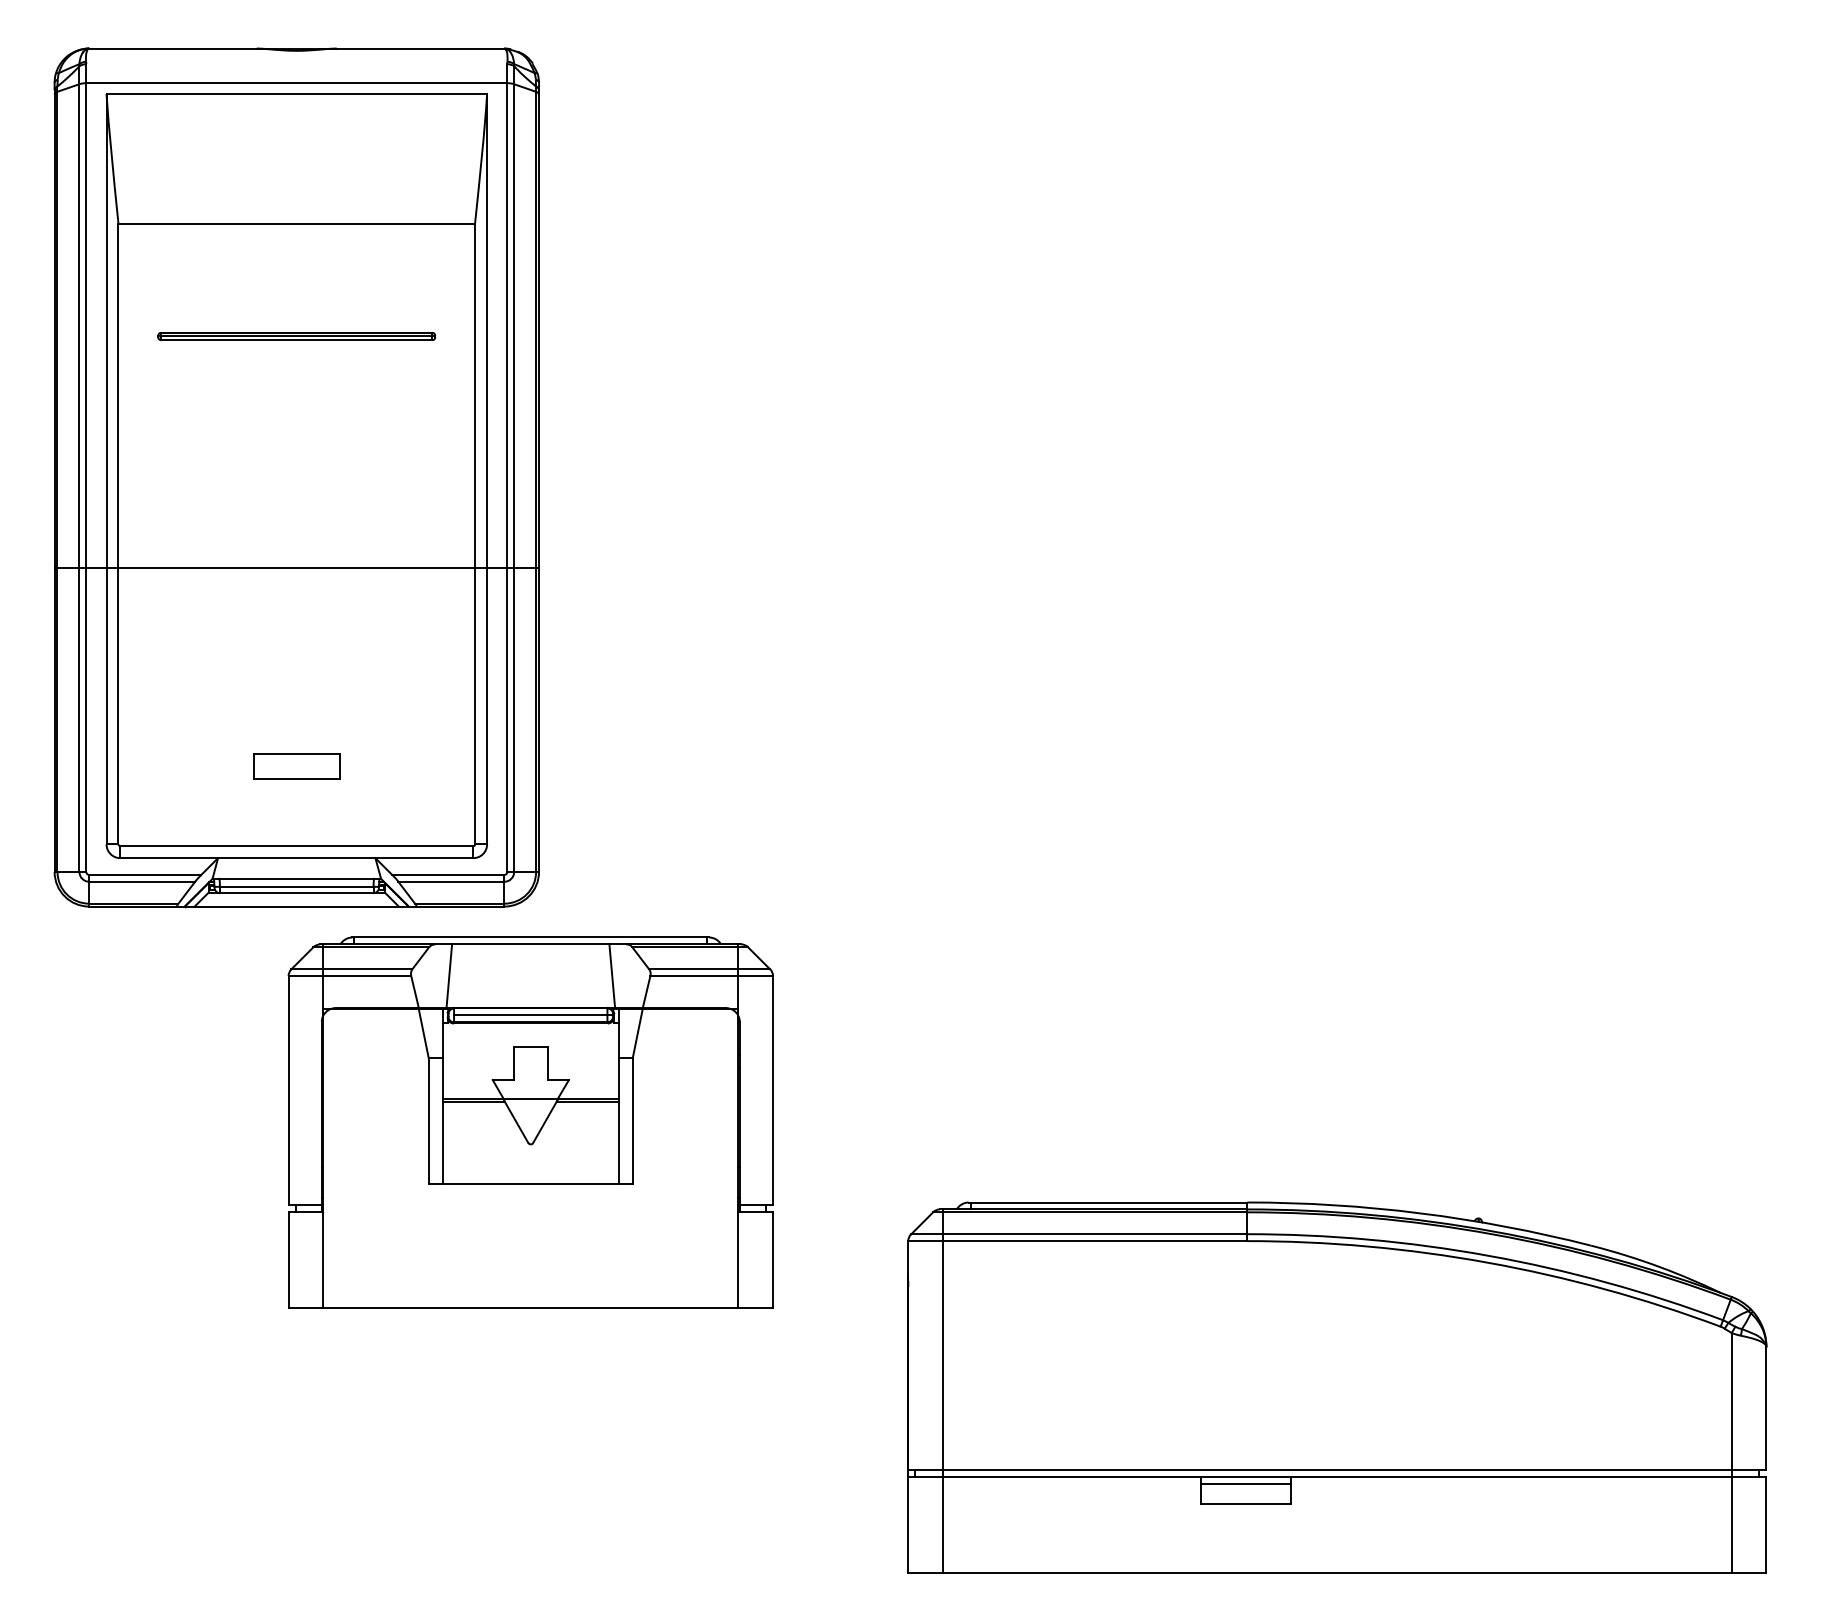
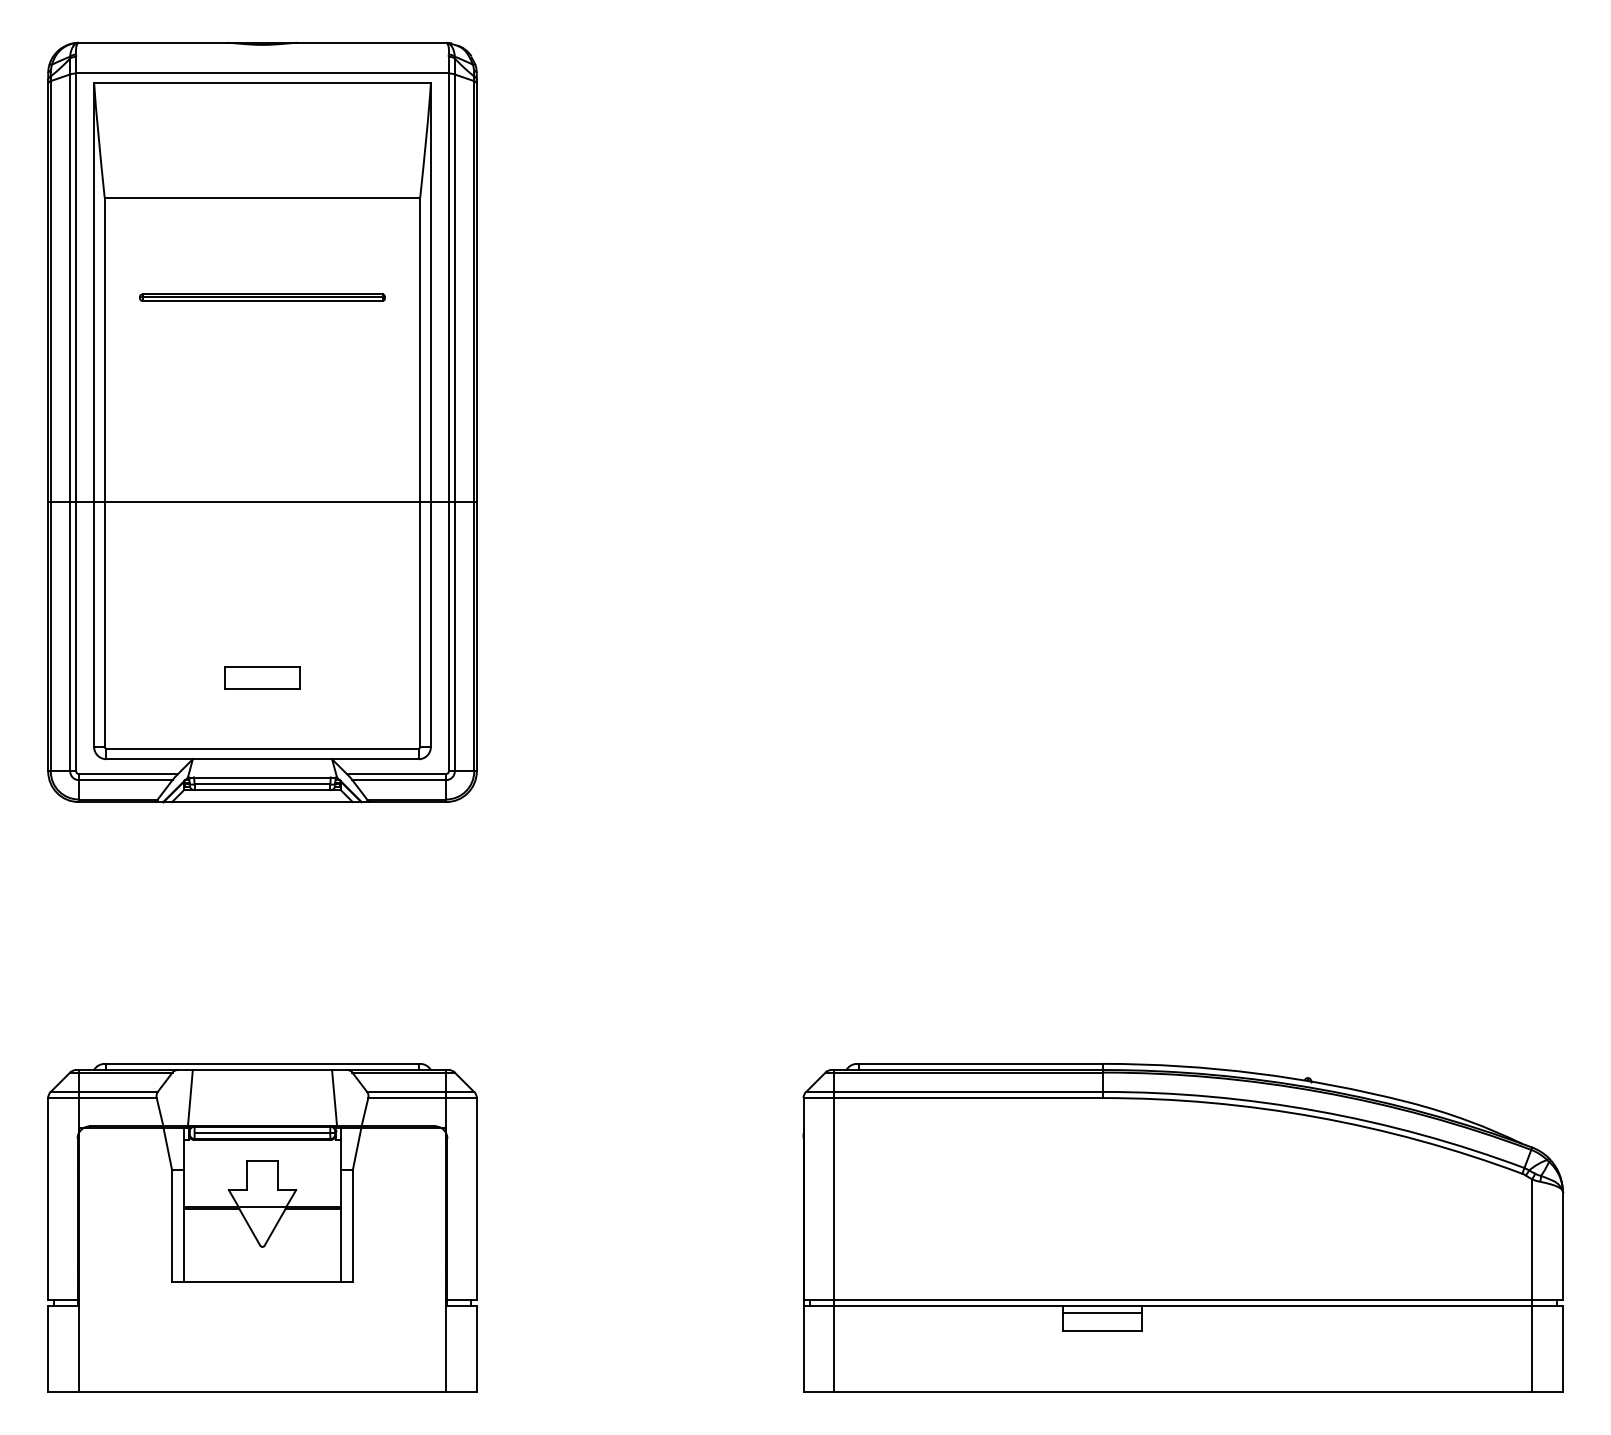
part: (530, 1122) -> (262, 1227), moved

